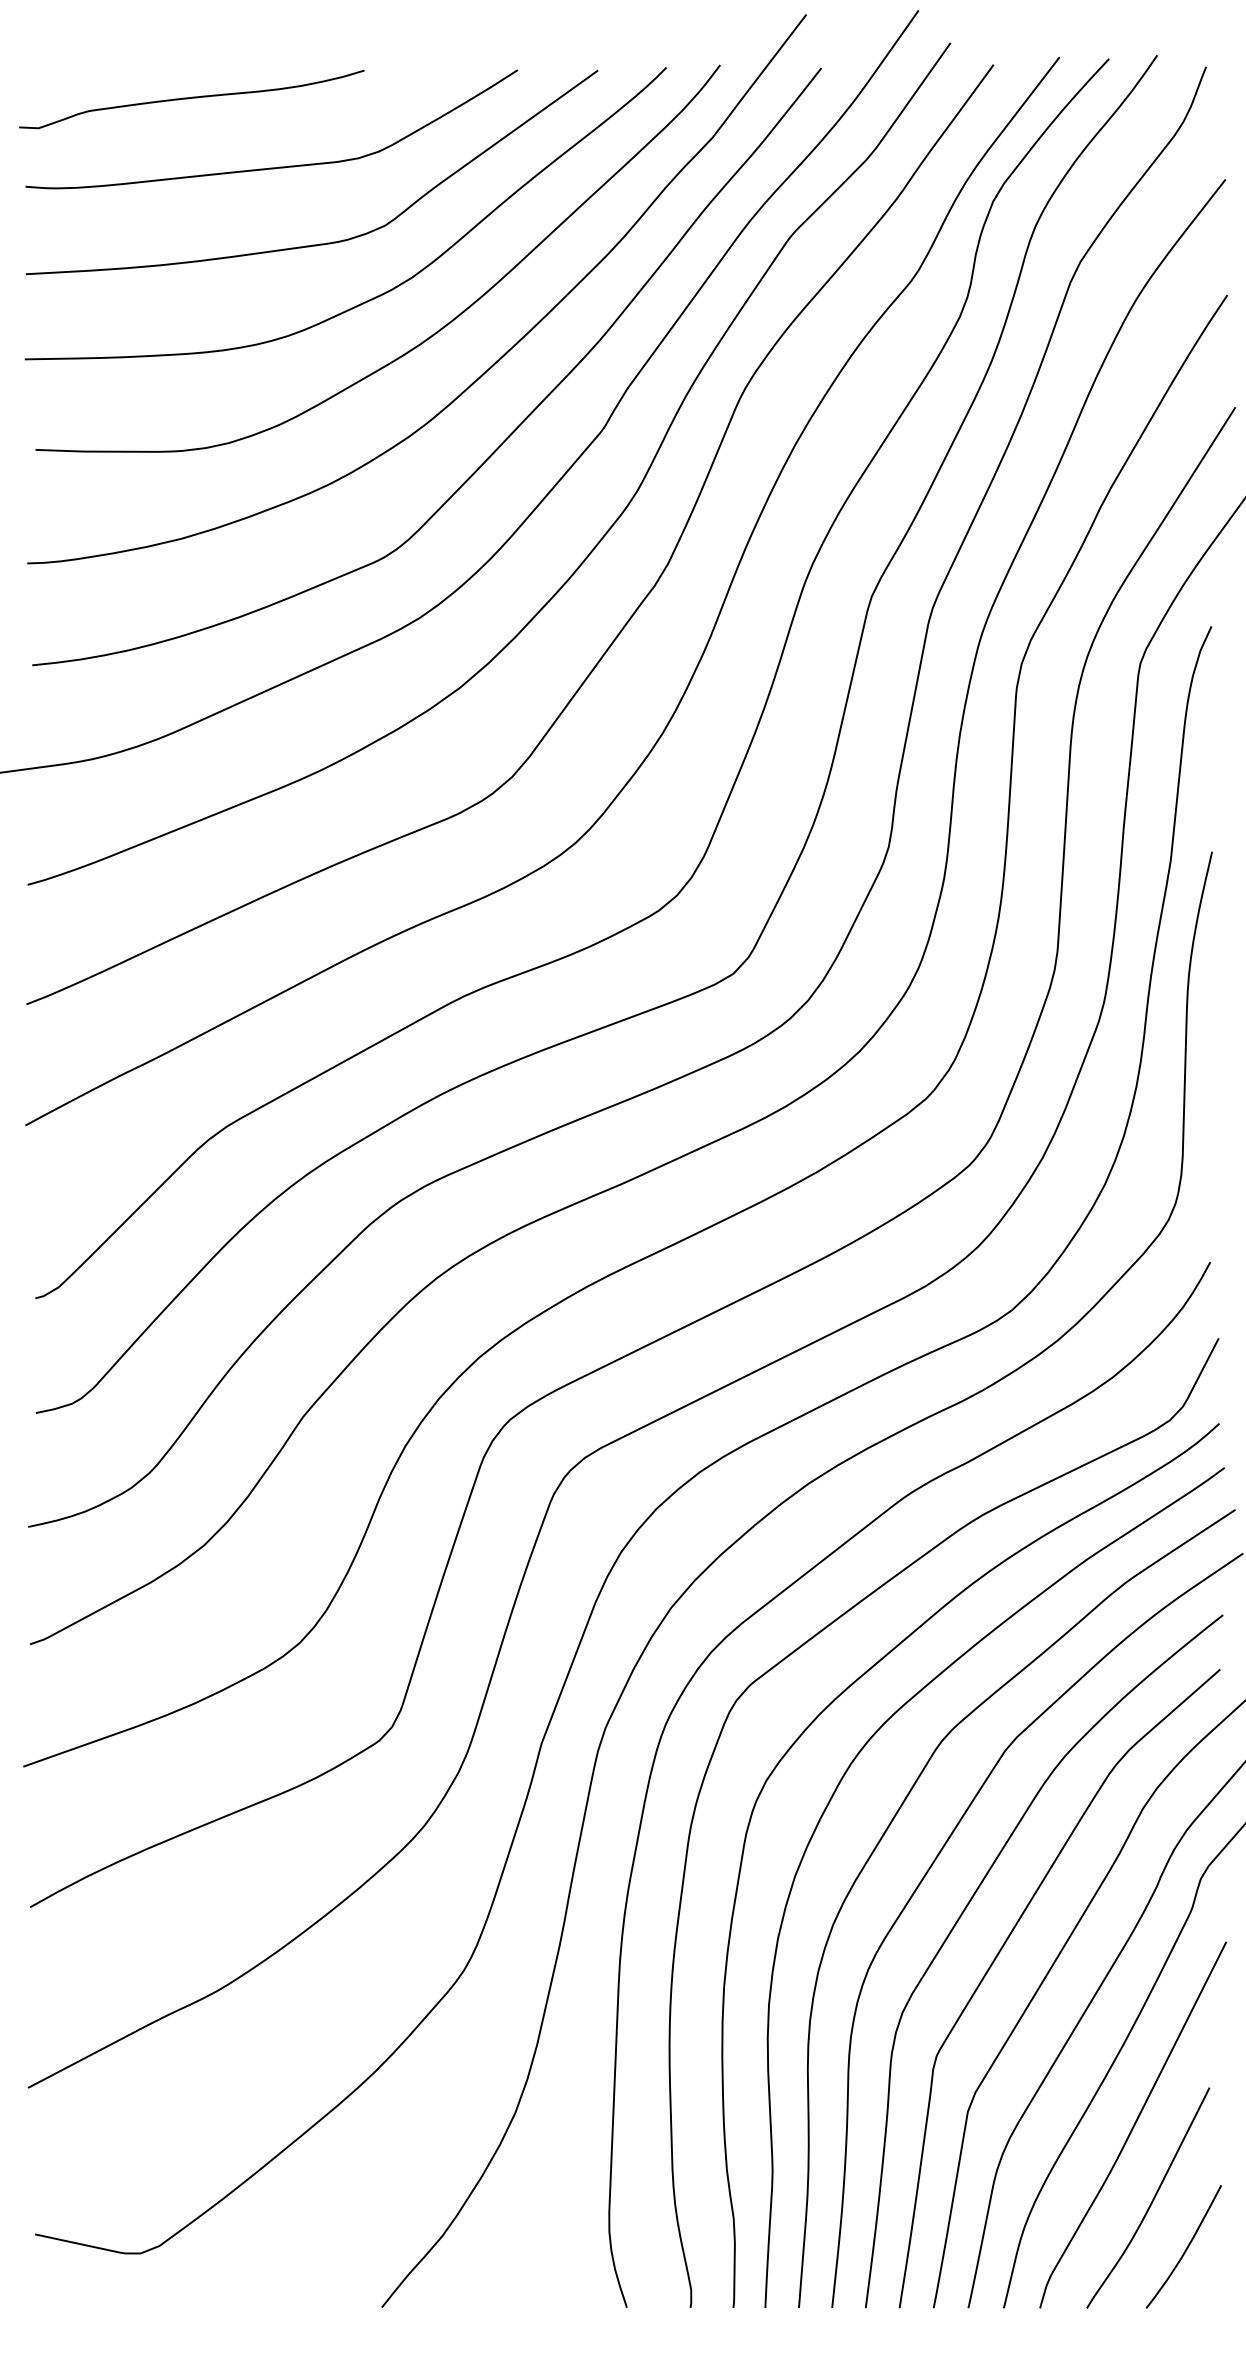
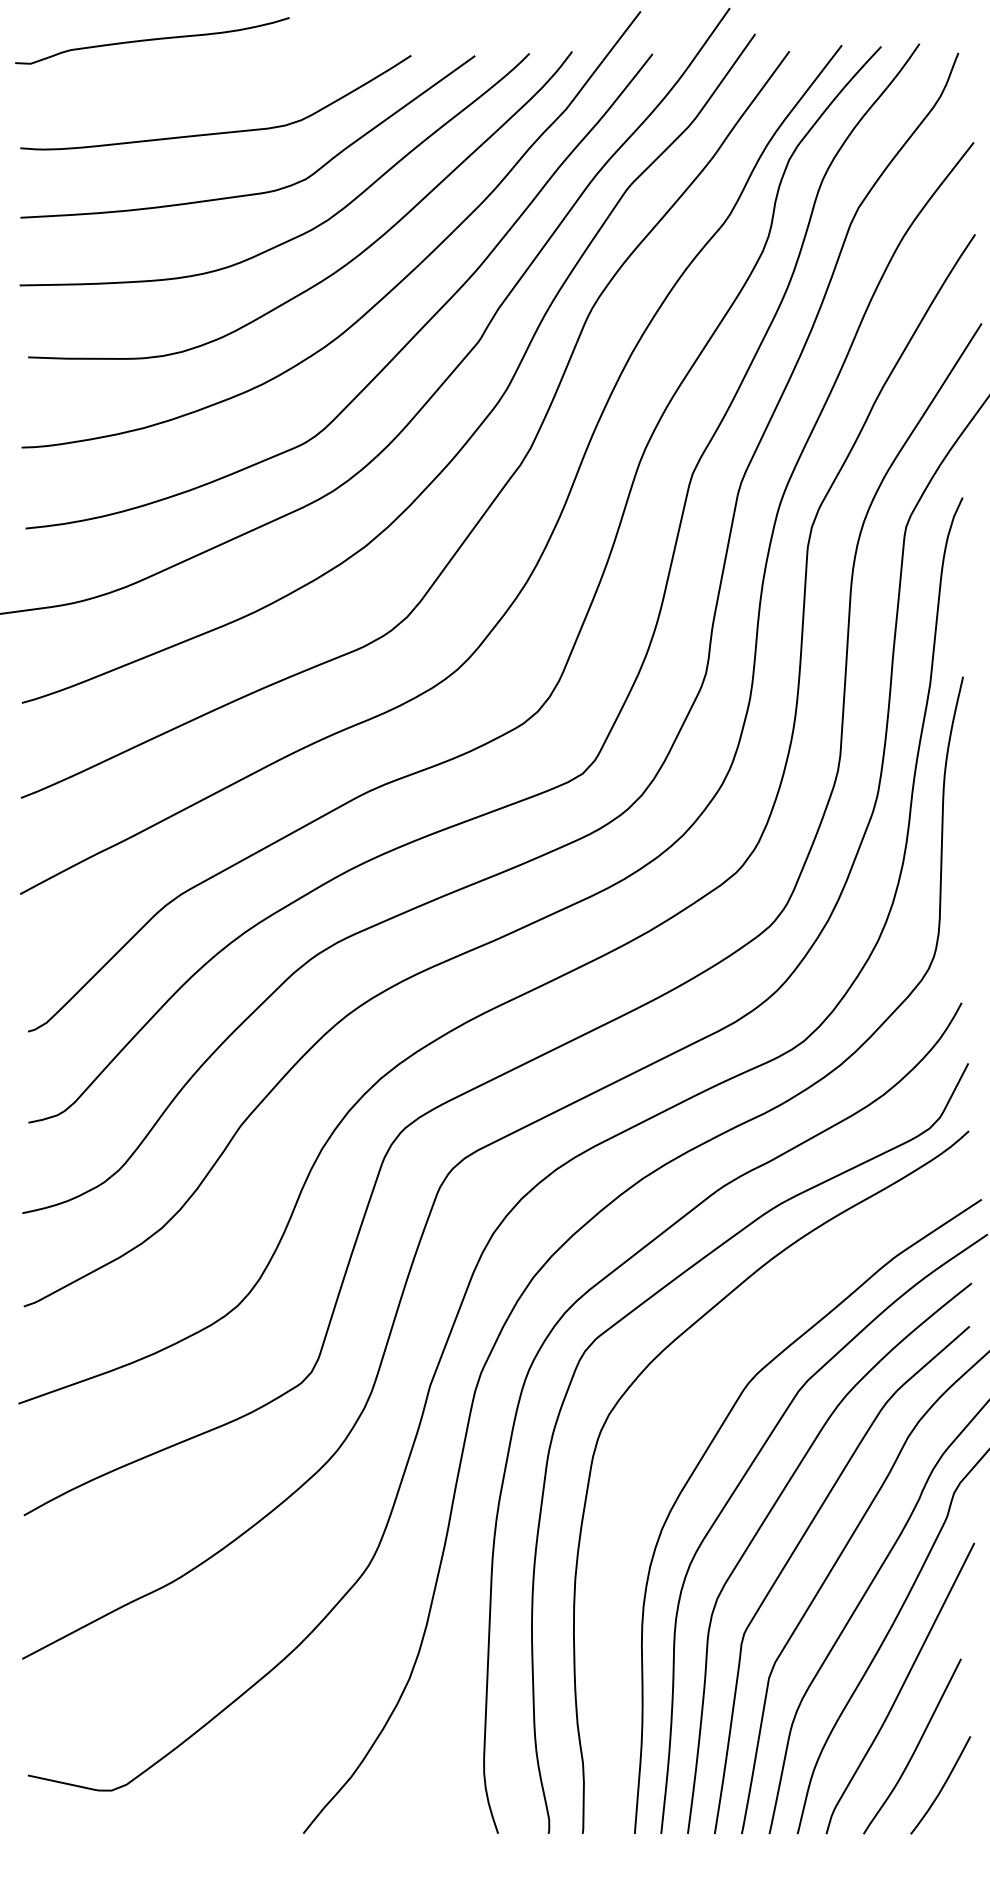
curve: (191, 98) -> (152, 40), moved
curve: (830, 1804) -> (659, 1433), removed

